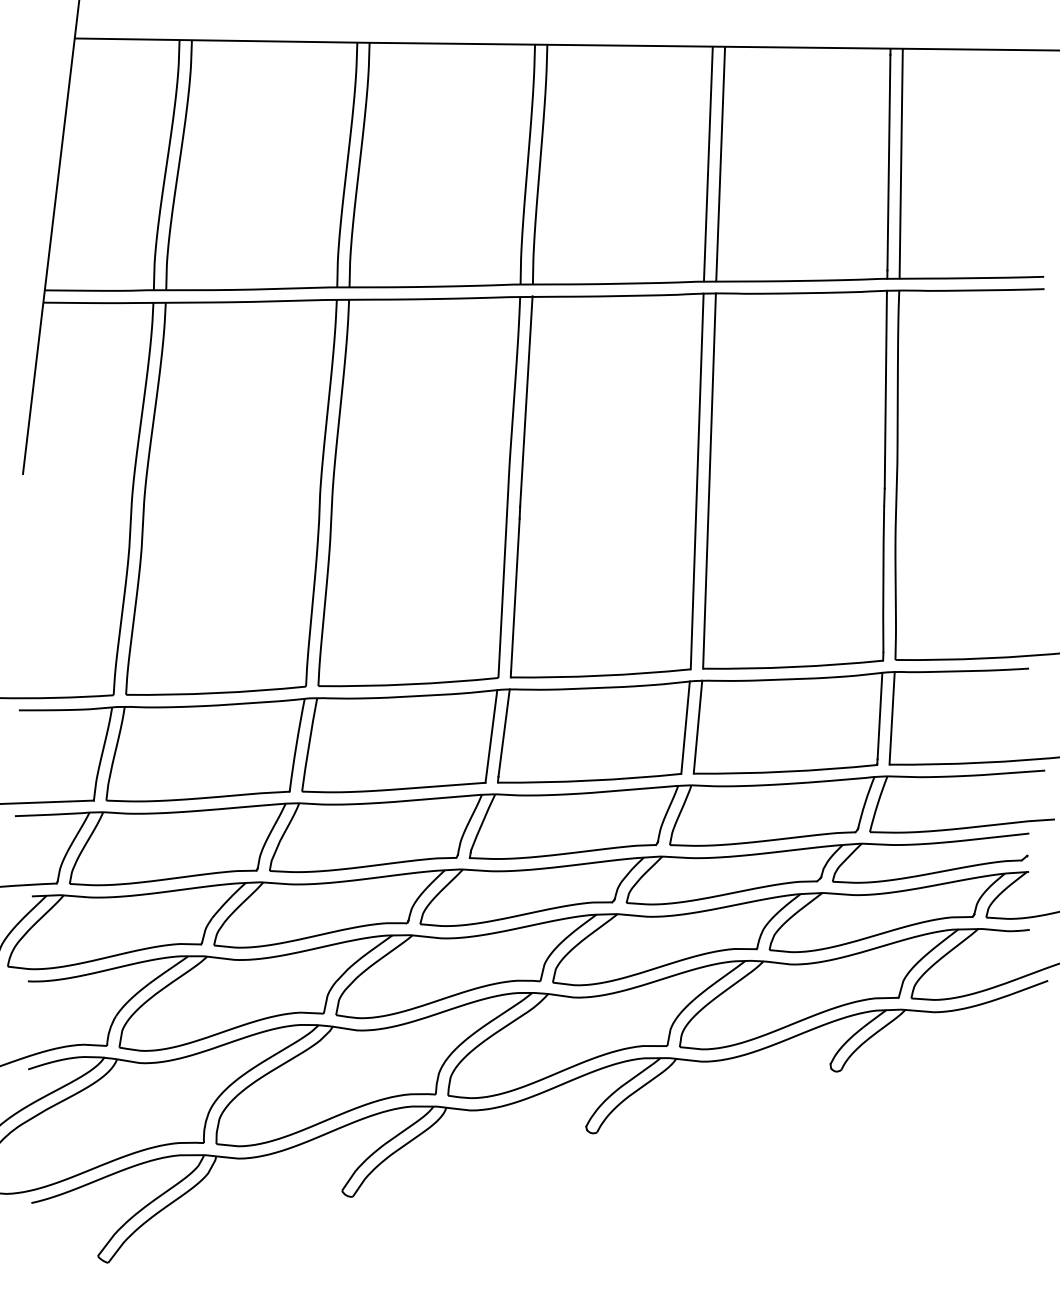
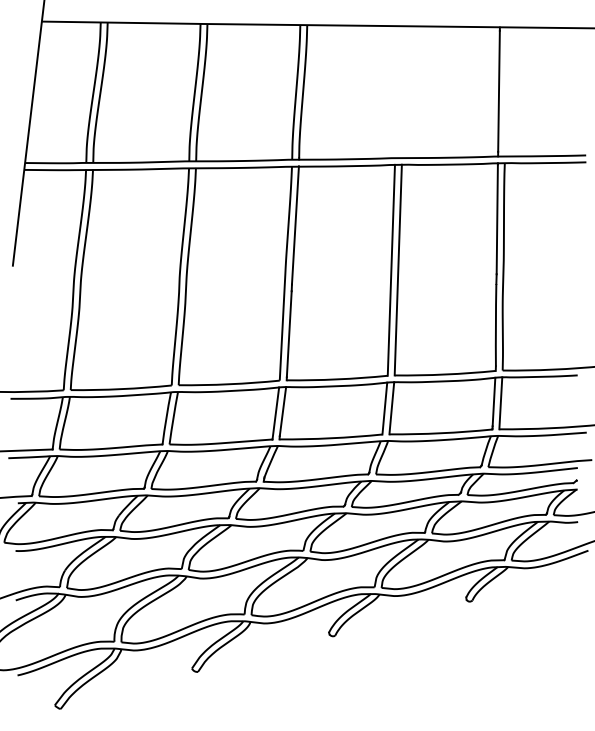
line: (720, 162) -> (404, 91), removed
line: (900, 162) -> (505, 91), removed
line: (708, 164) -> (397, 92), removed

